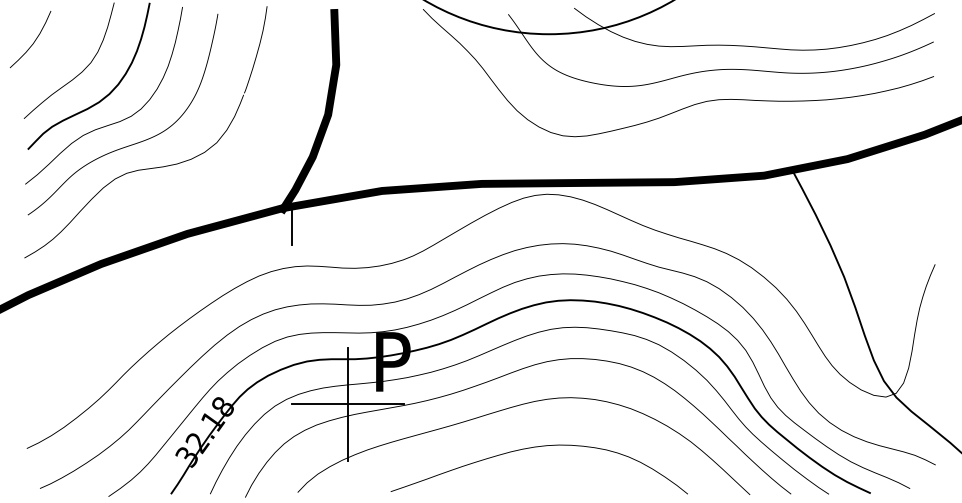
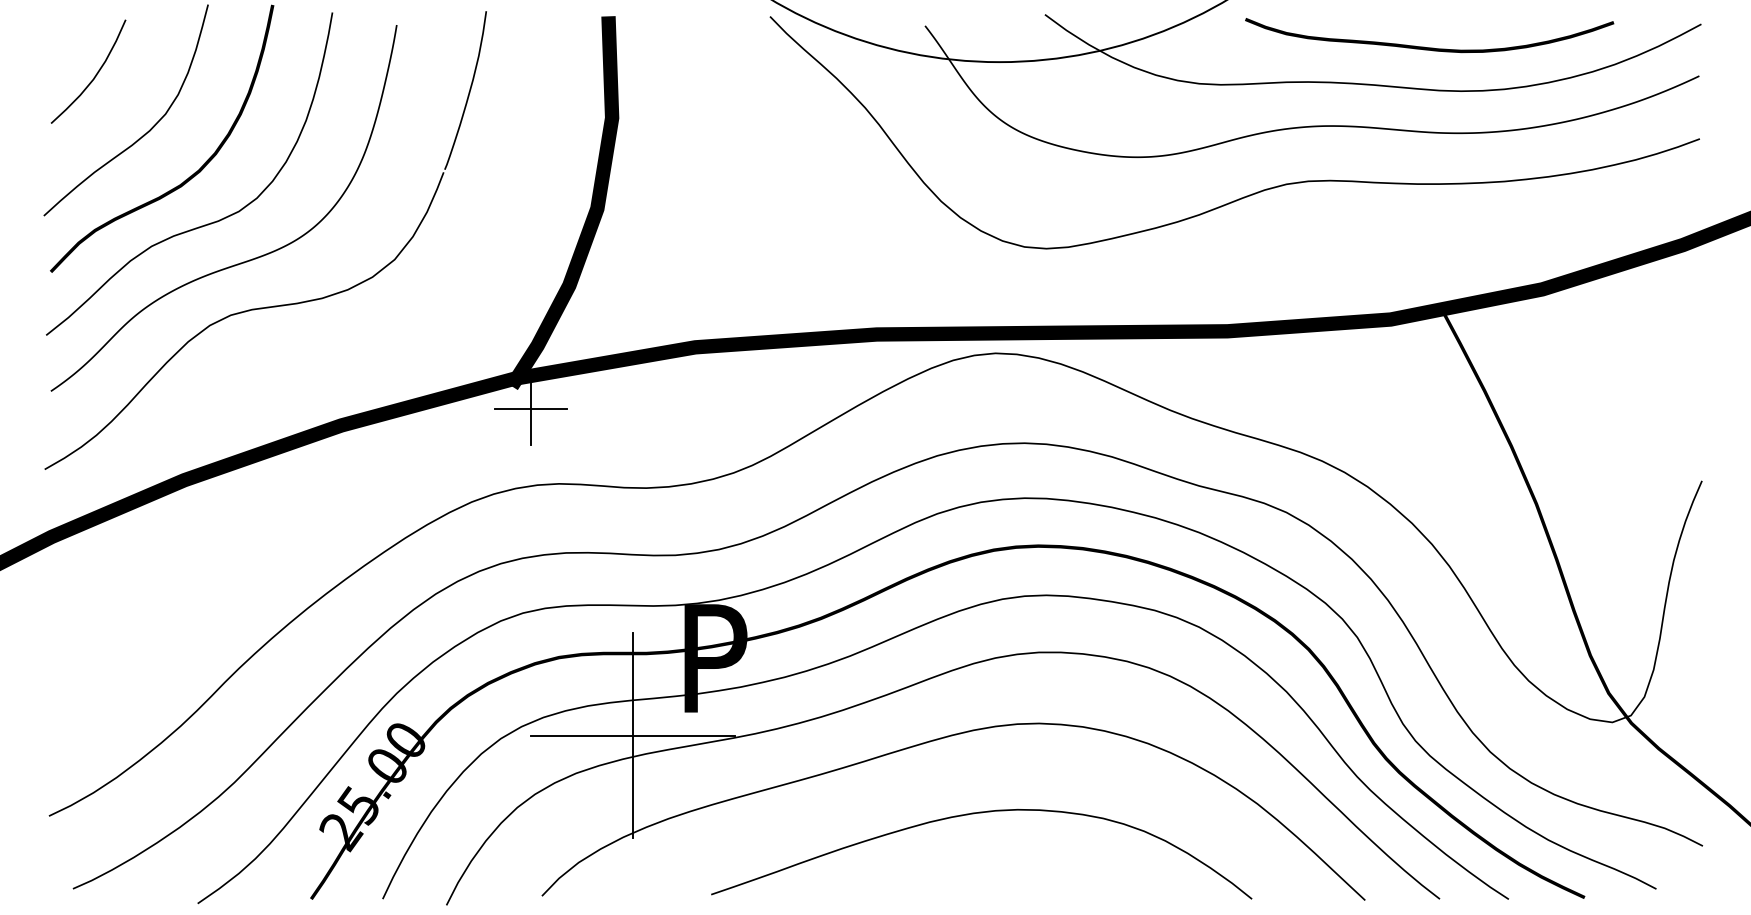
curve: (782, 25) -> (1424, 46), added
curve: (34, 40) -> (95, 73), moved
line: (291, 224) -> (530, 408), added
text: (204, 432) -> (372, 786), 32.18 -> 25.00

